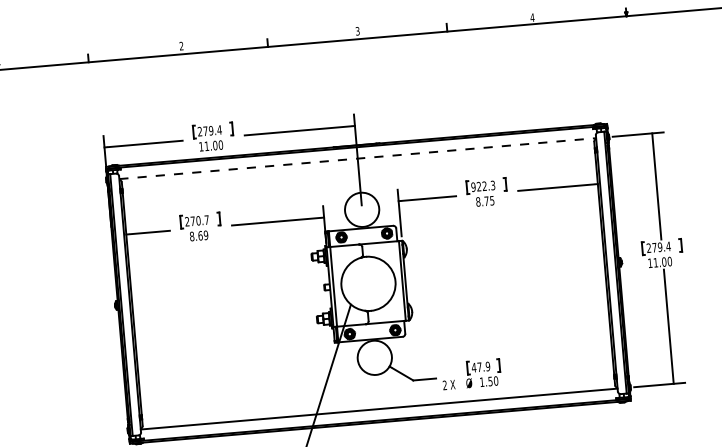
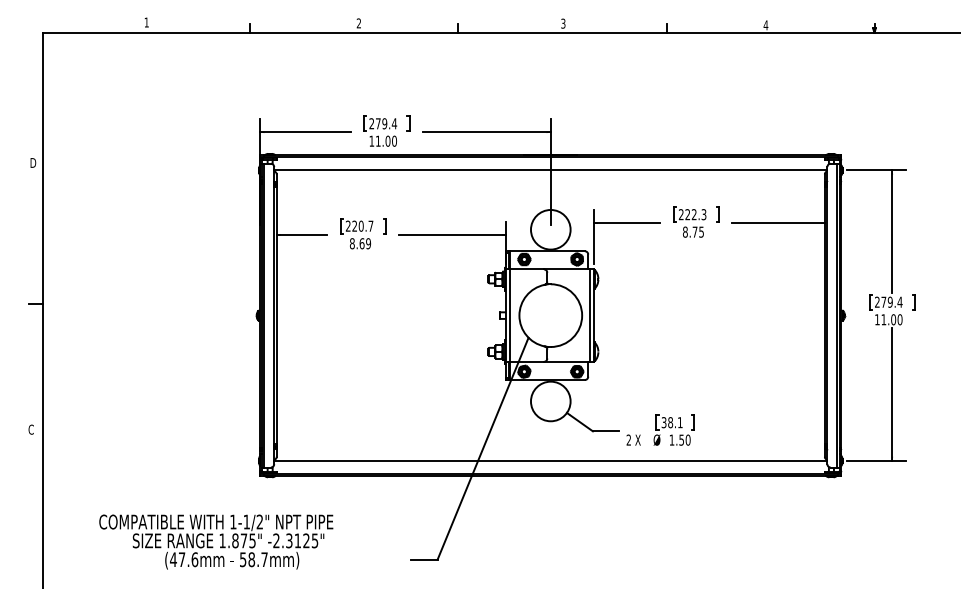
line: (357, 158) -> (550, 170), dashed -> solid
text: (472, 187) -> (680, 214), 922.3 -> 222.3
text: (192, 220) -> (354, 225), 270.7 -> 220.7
text: (480, 367) -> (671, 422), 47.9 -> 38.1

